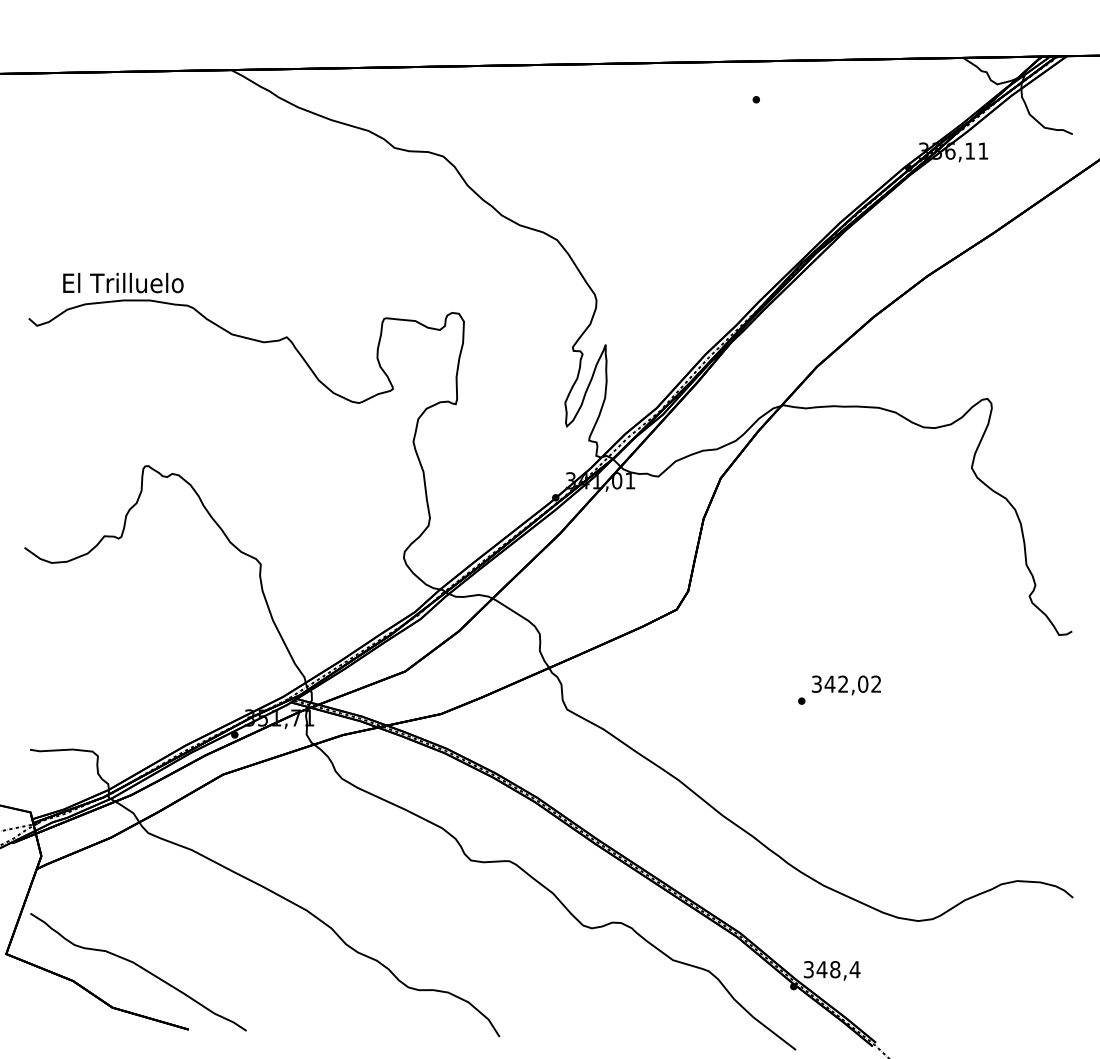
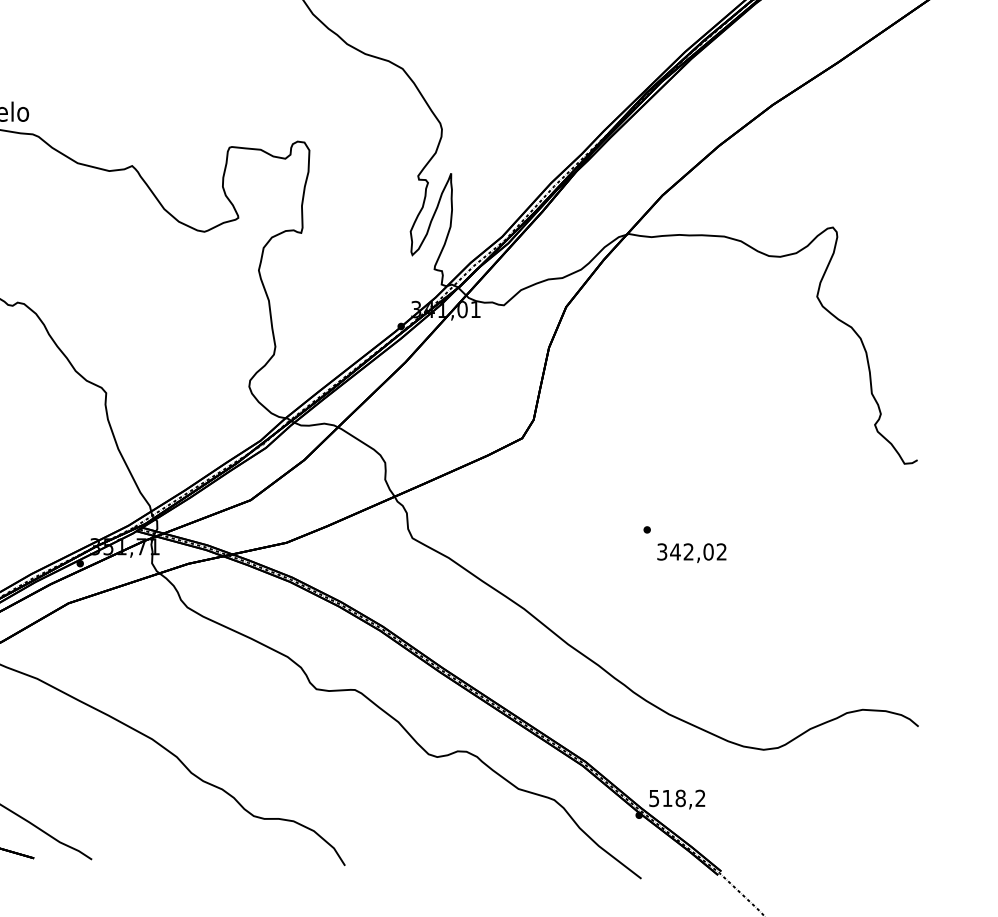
text: (845, 685) -> (690, 553), moved
text: (832, 969) -> (677, 798), 348,4 -> 518,2

